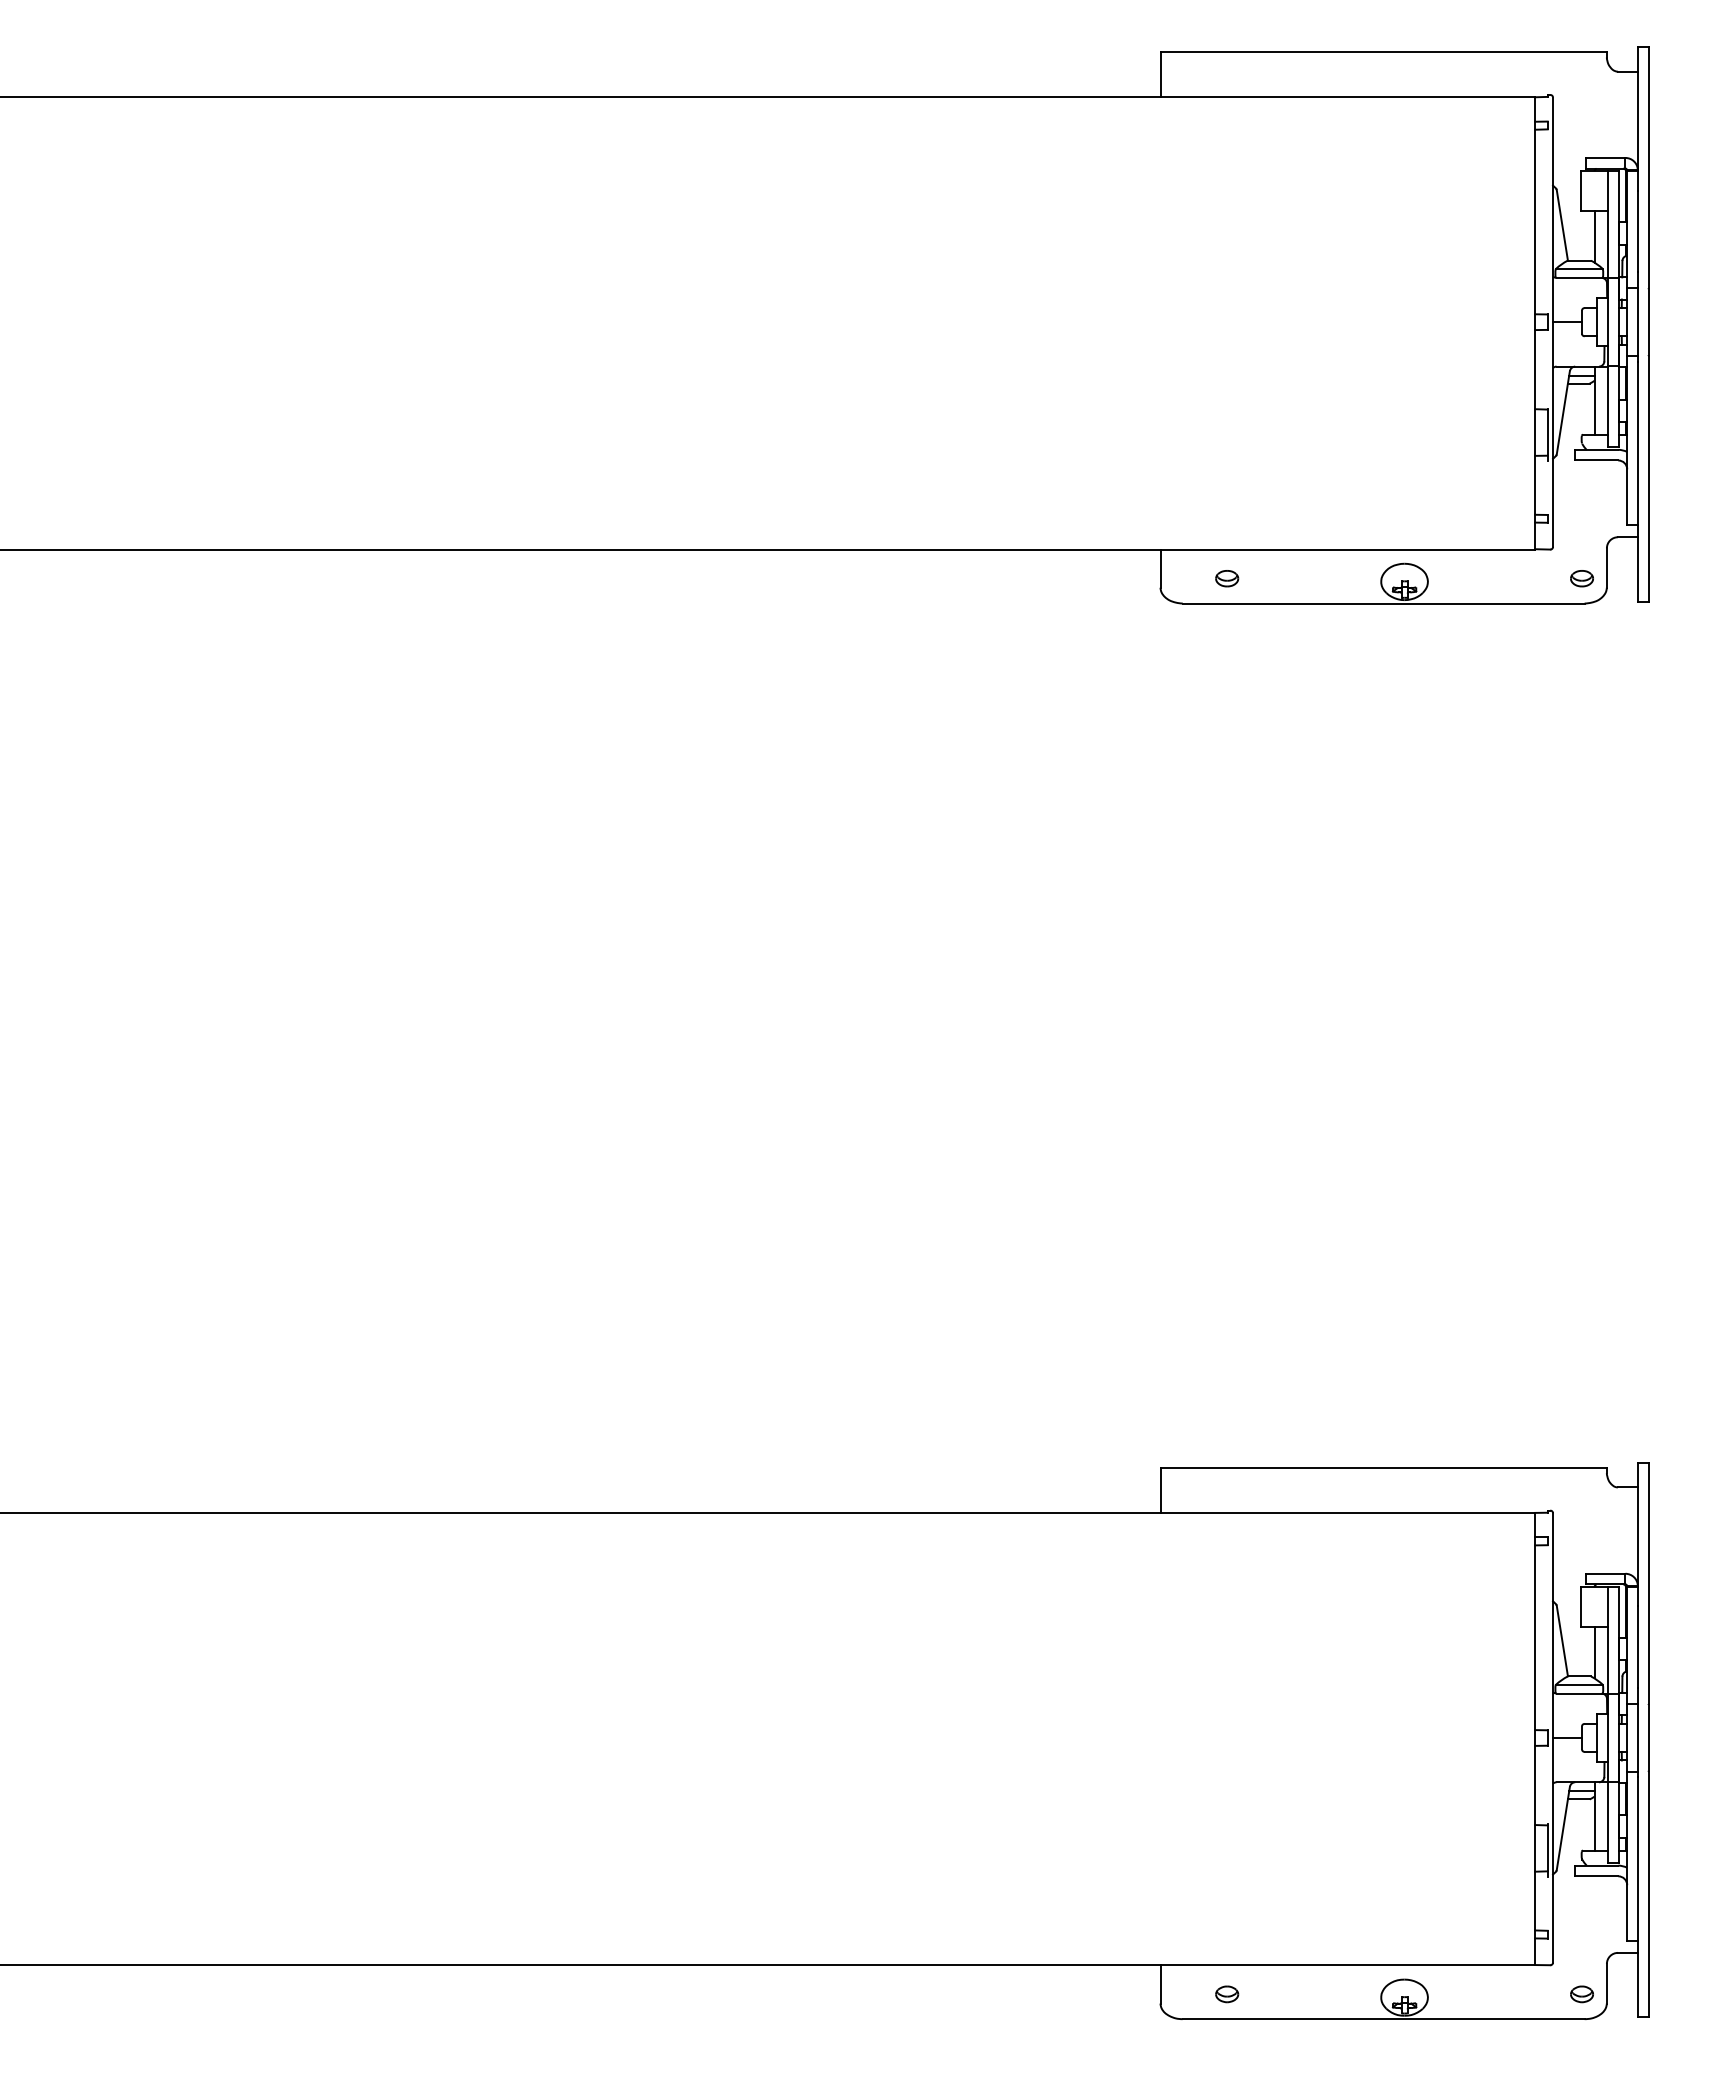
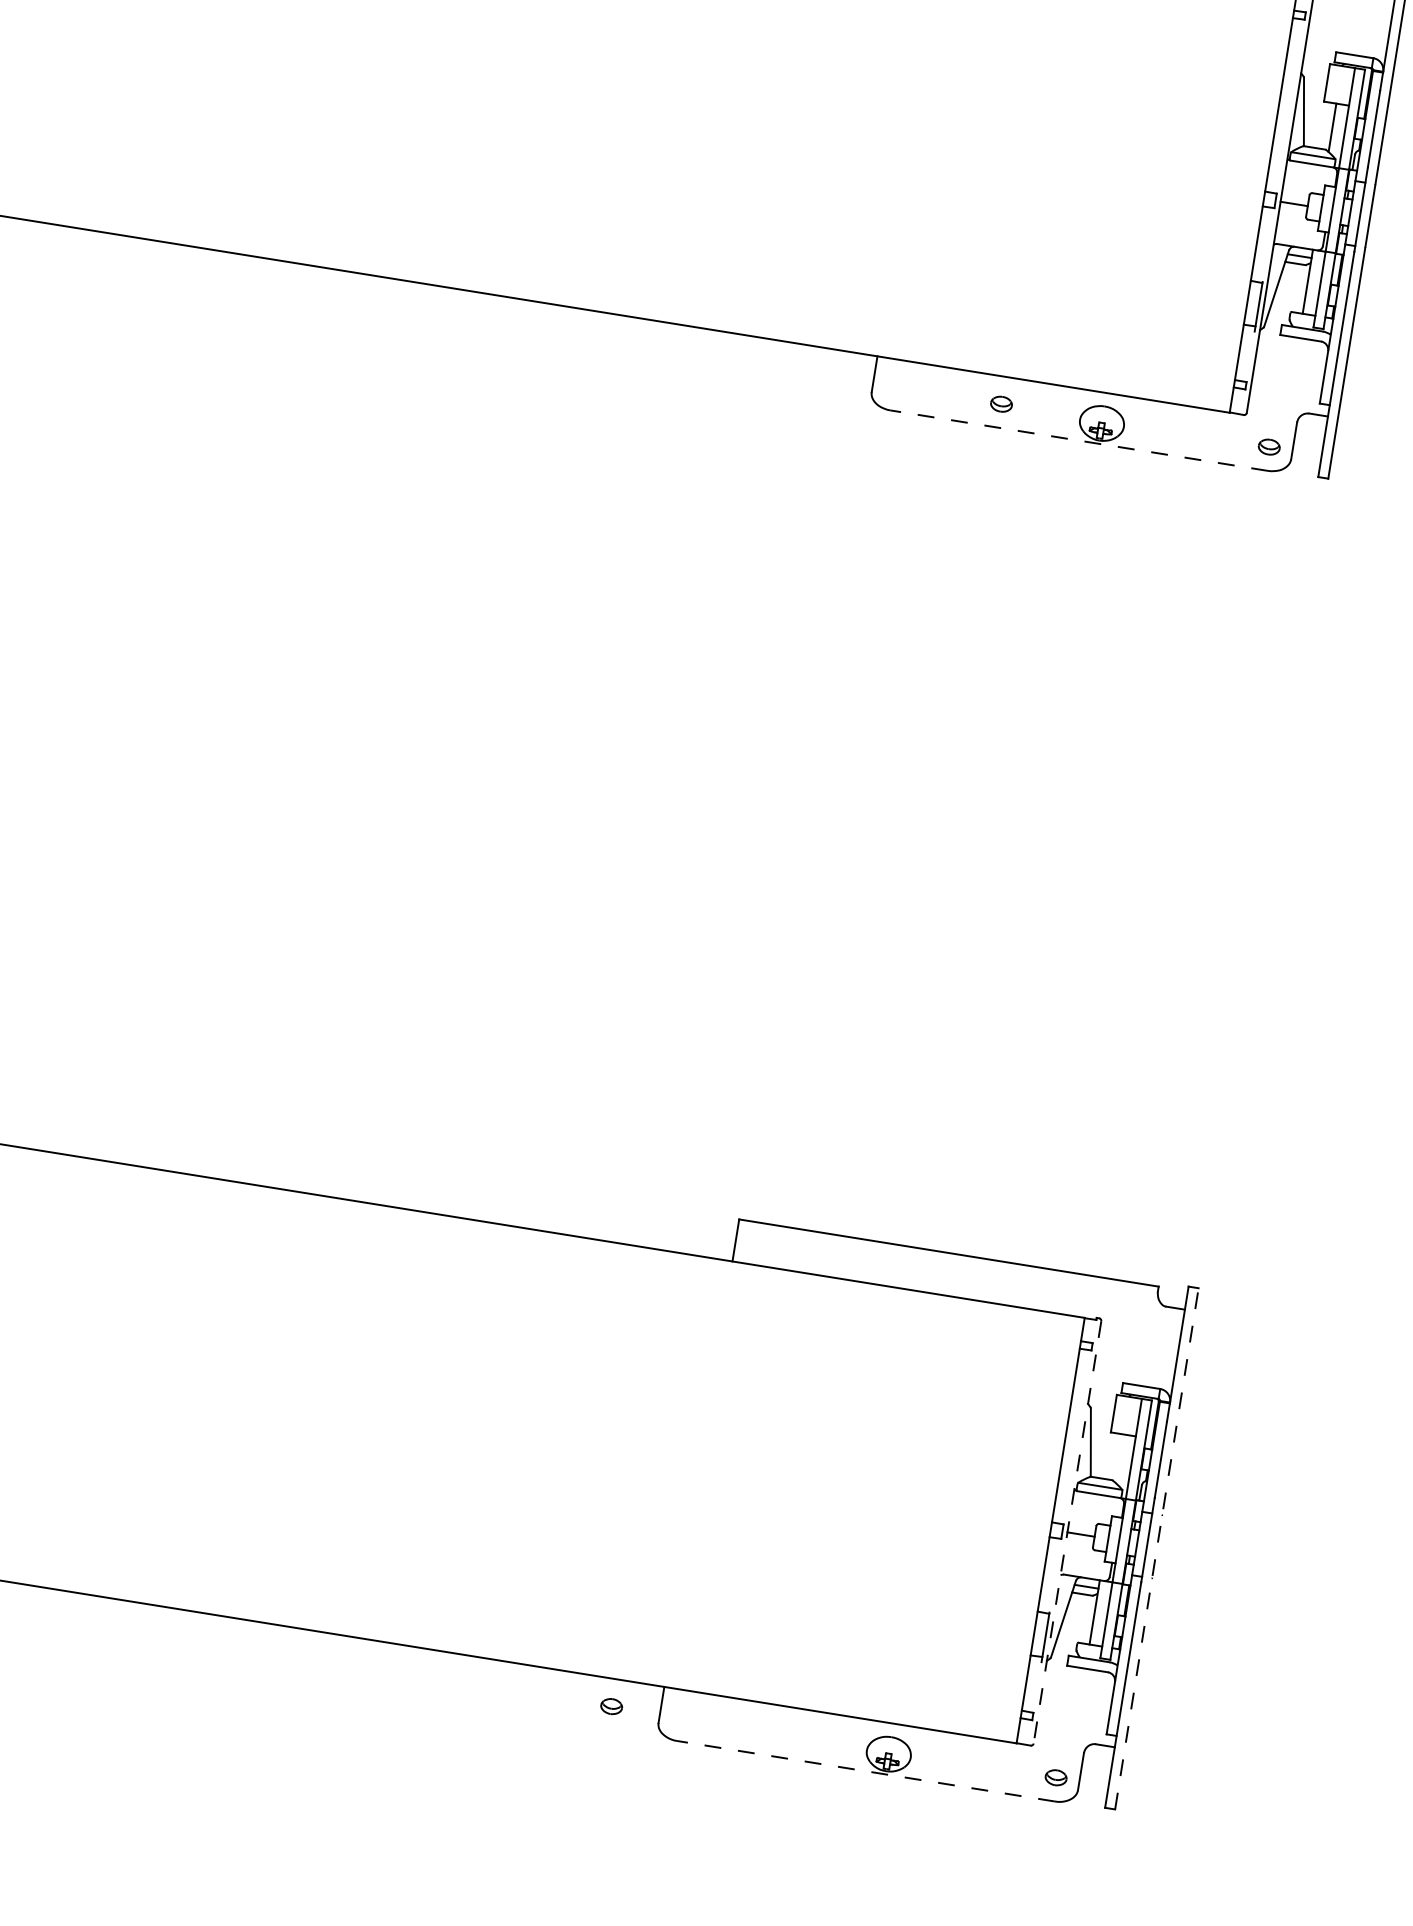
part: (1227, 578) -> (1001, 404), moved
line: (1383, 603) -> (1078, 440), solid -> dashed
line: (1594, 1652) -> (1119, 1458), removed
line: (1553, 1737) -> (1067, 1532), solid -> dashed
line: (1648, 1739) -> (1156, 1548), solid -> dashed
part: (1227, 1994) -> (611, 1706), moved
line: (1383, 2019) -> (865, 1771), solid -> dashed

